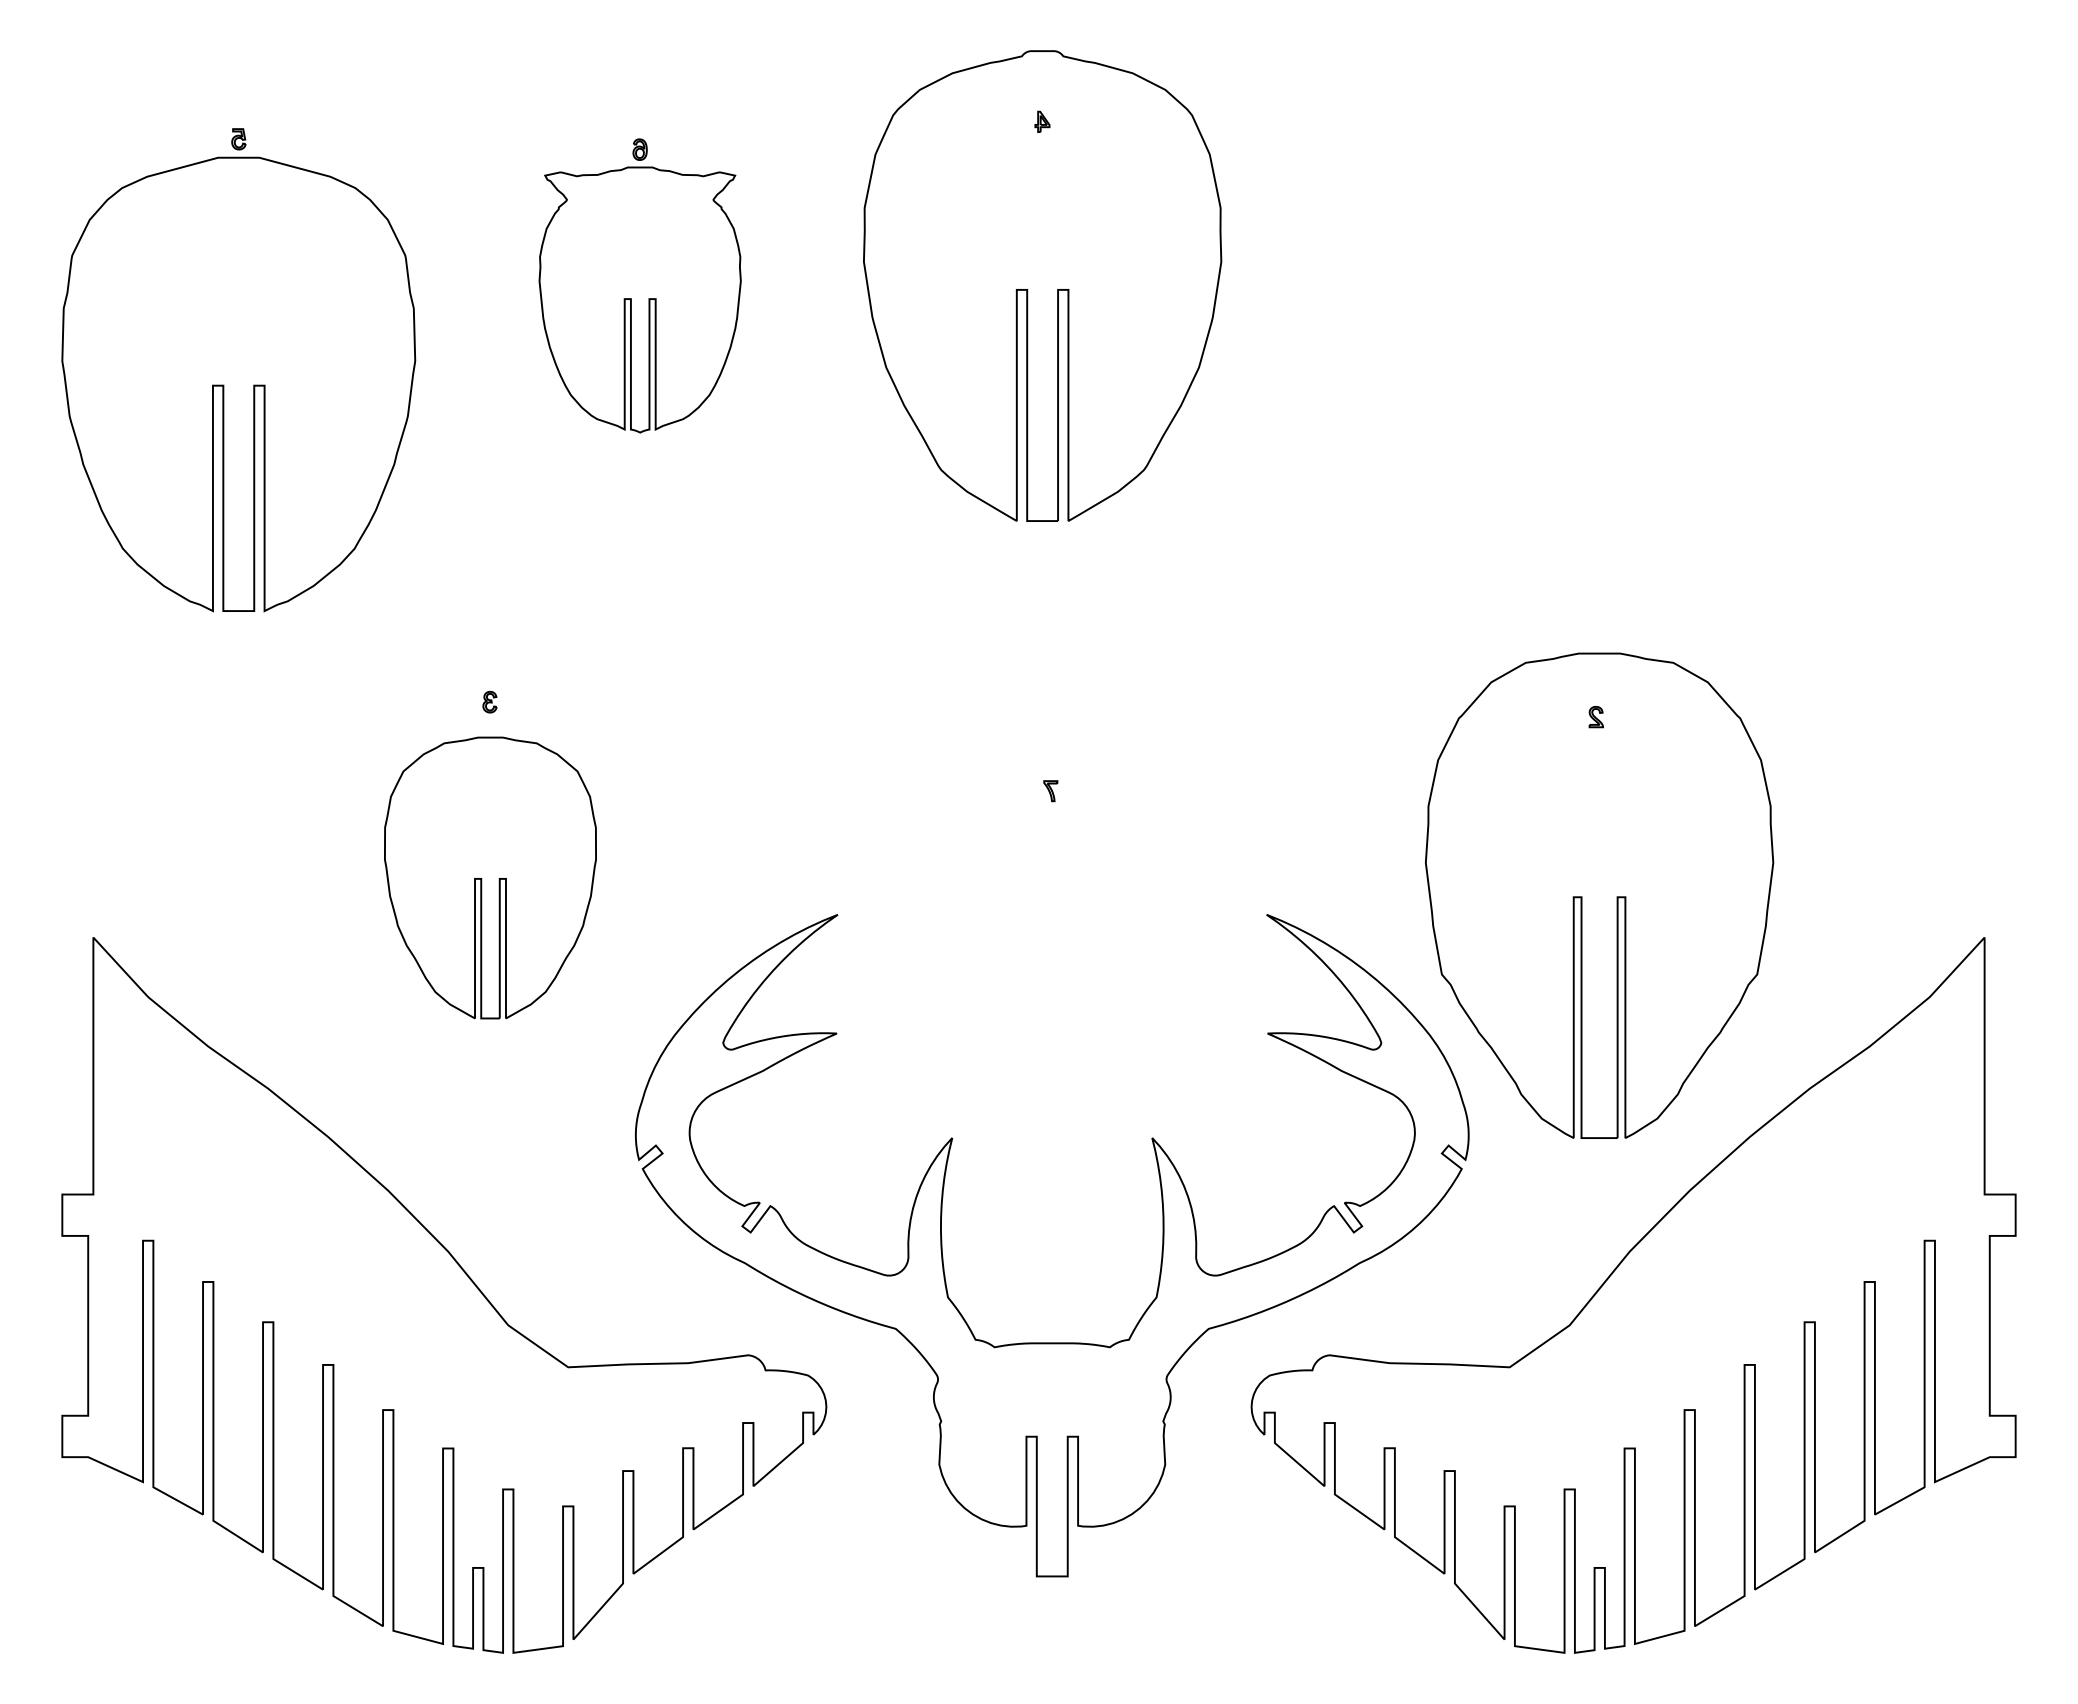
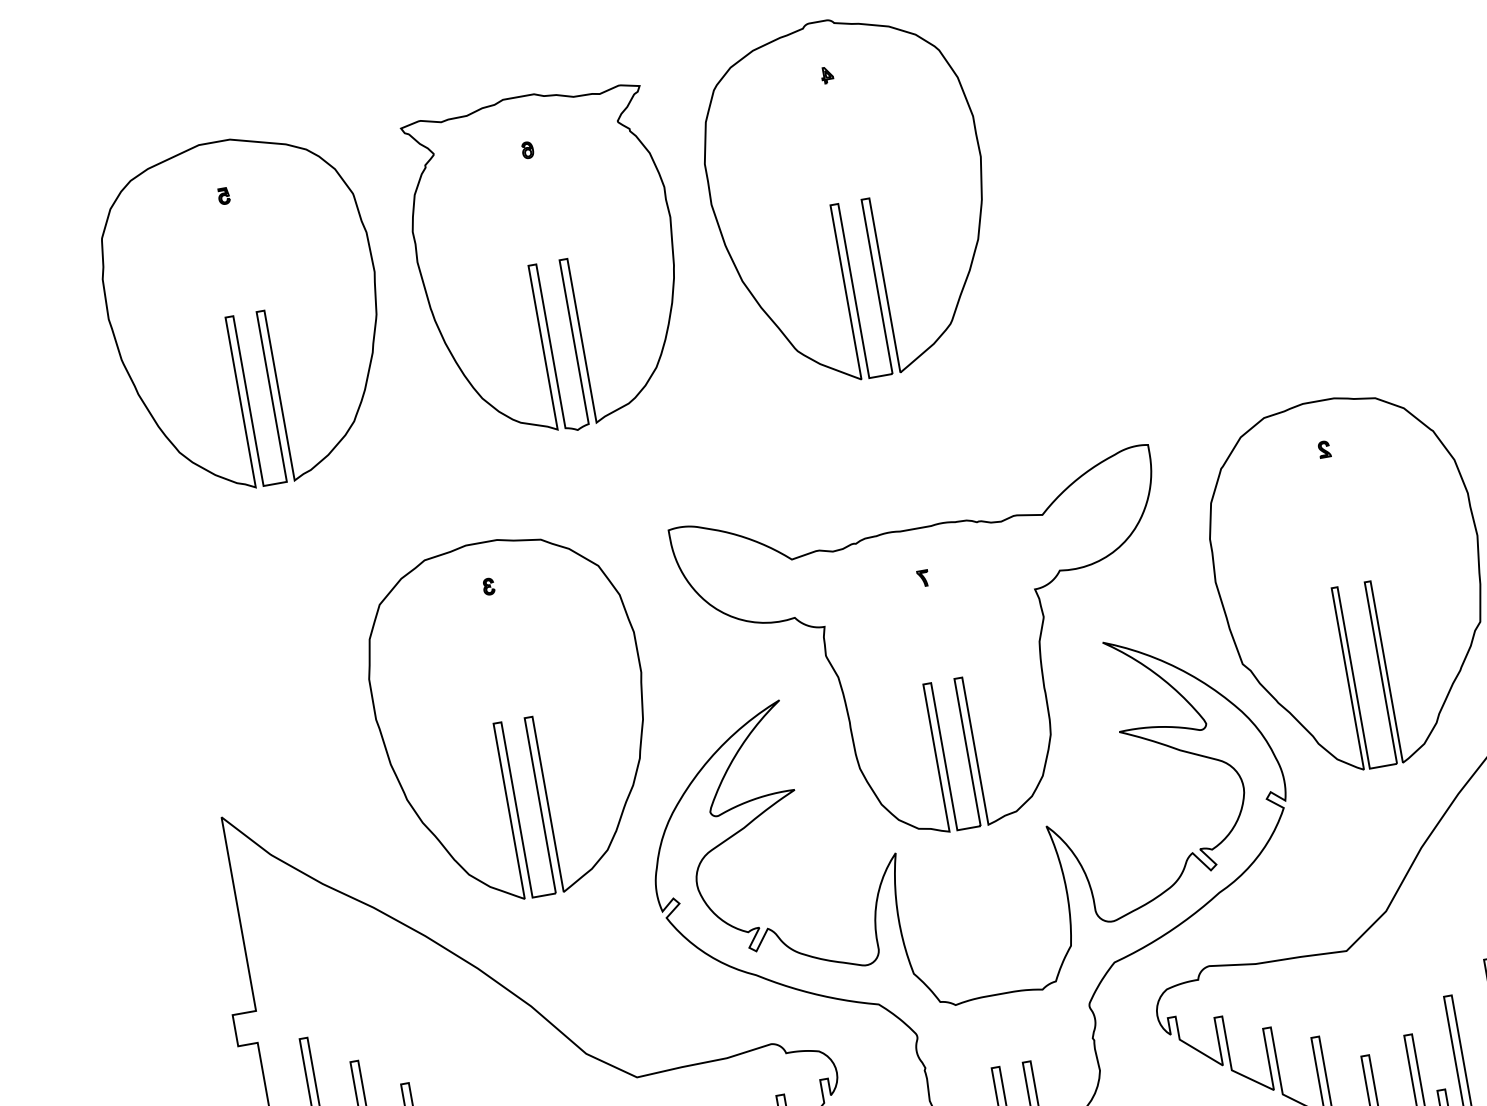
part: (639, 299) -> (547, 263), size x1.67
part: (238, 384) -> (244, 313), moved
part: (490, 877) -> (512, 718), size x1.67
part: (1052, 895) -> (938, 656), added

